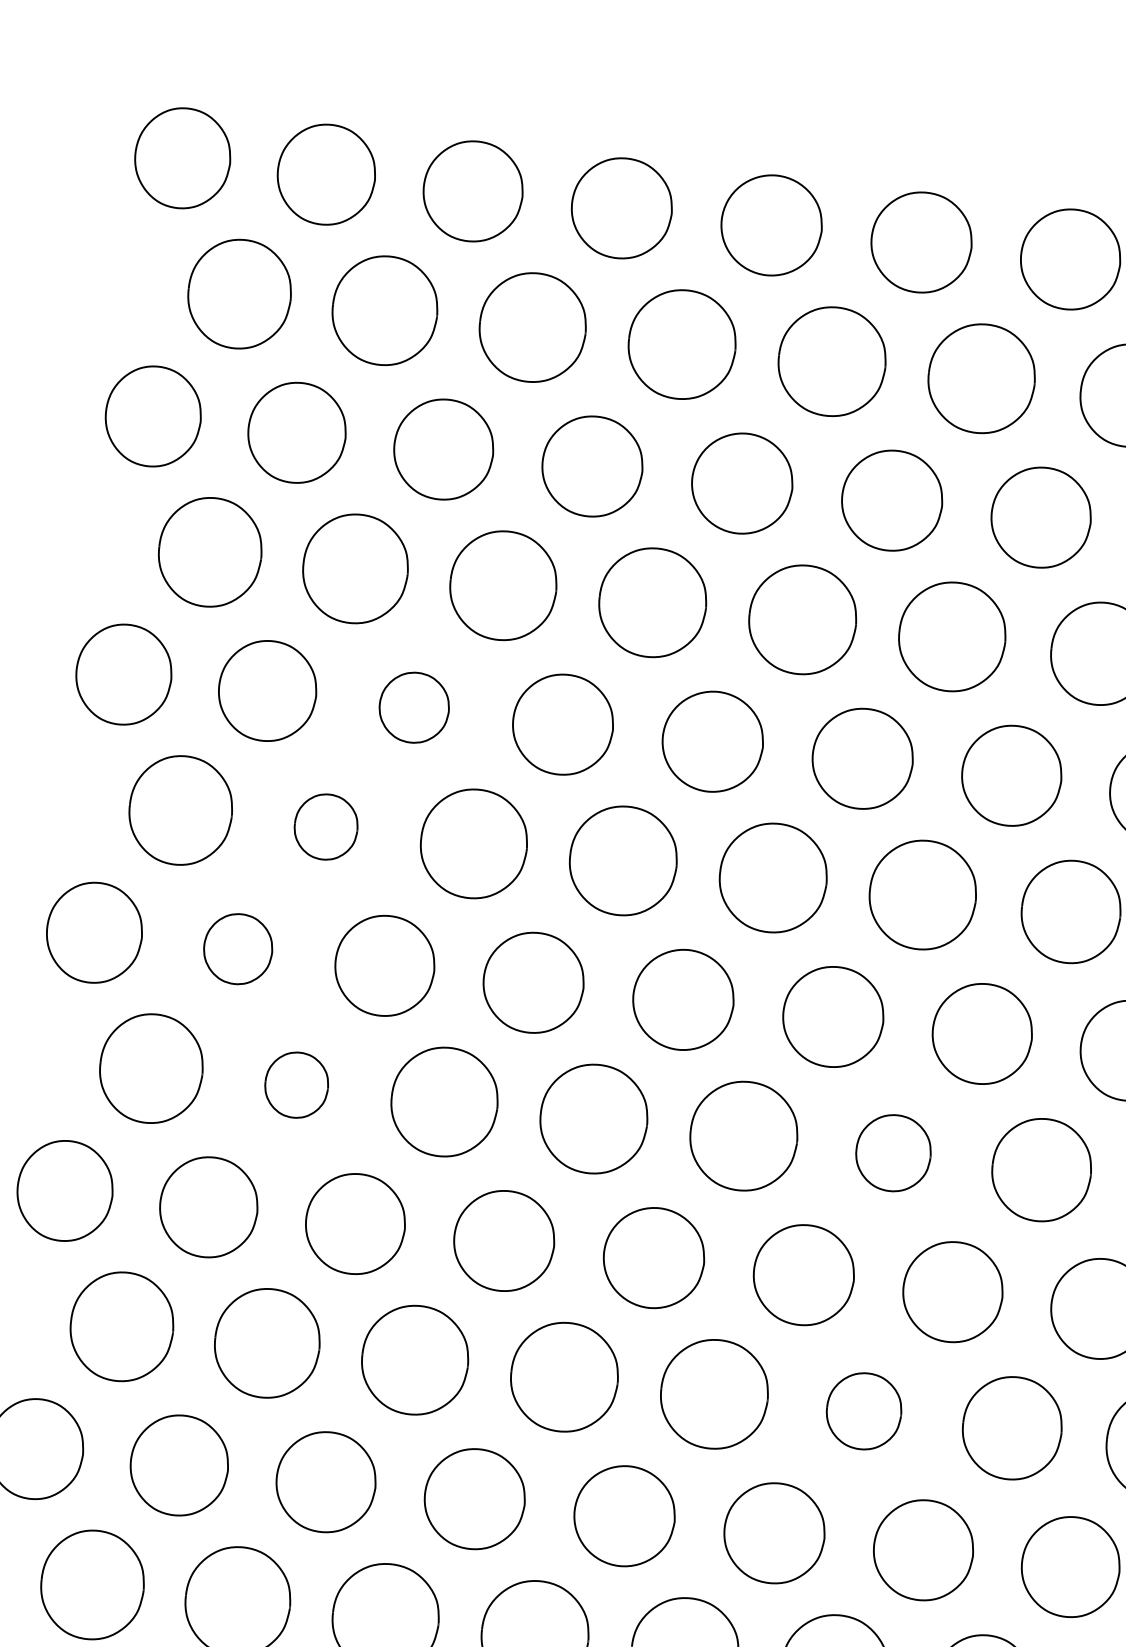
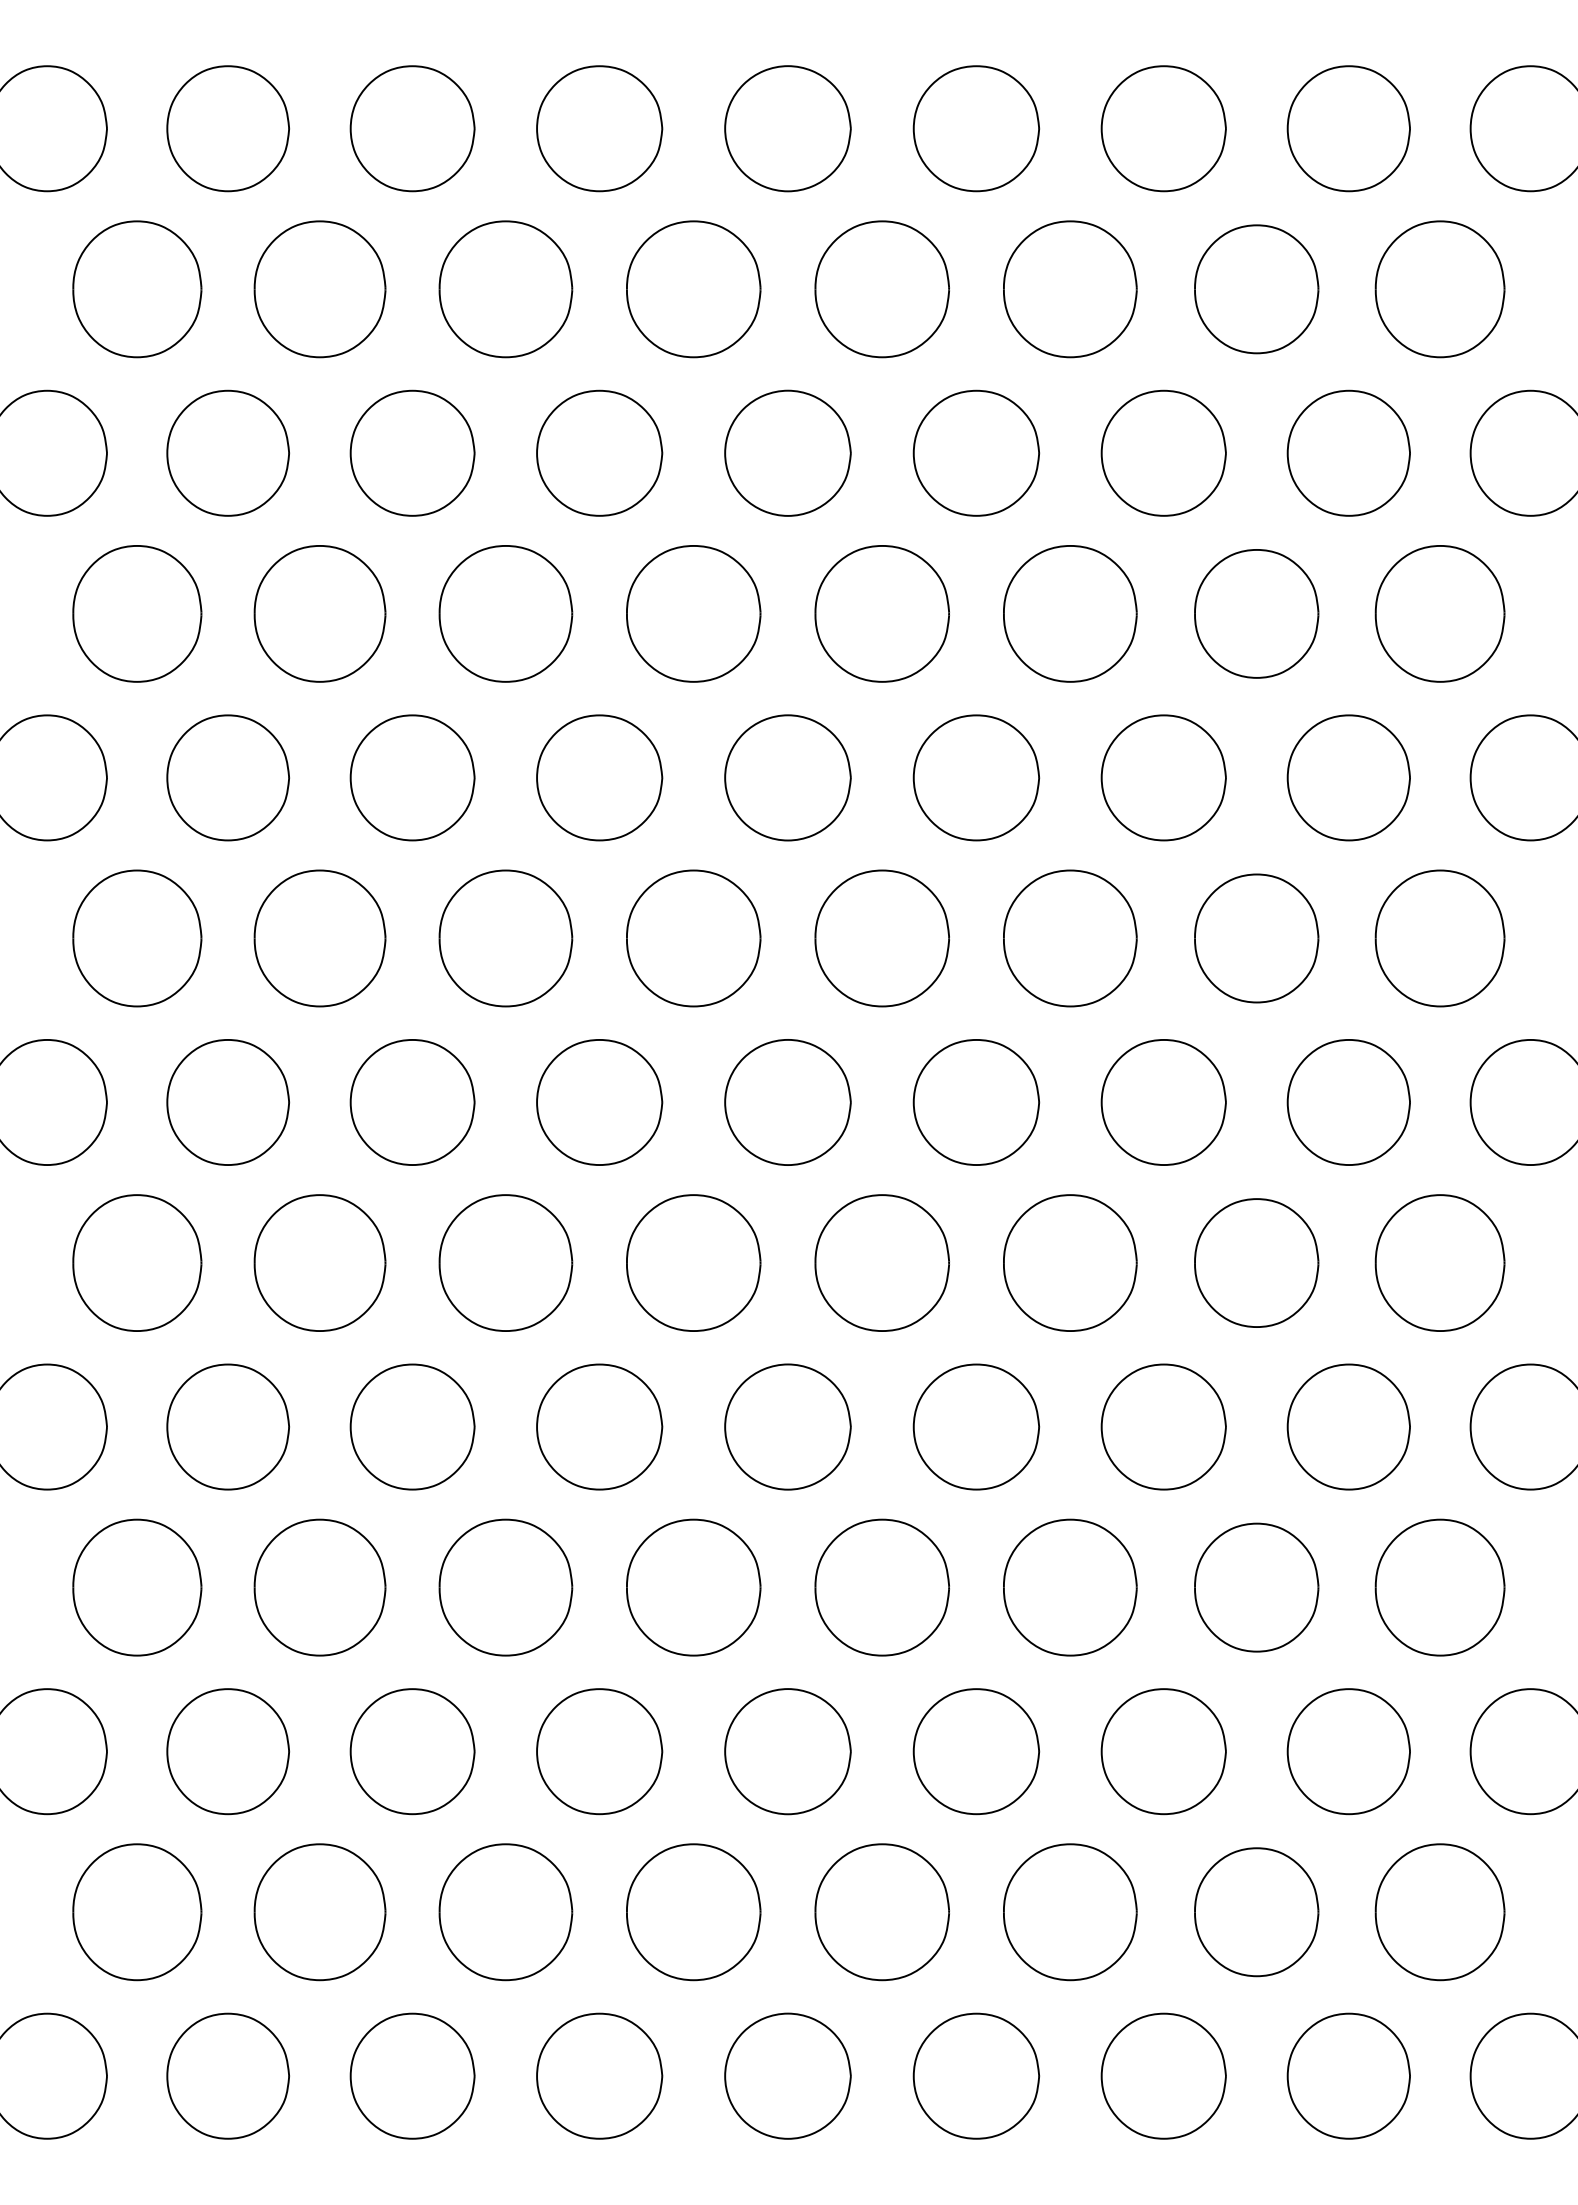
part: (414, 707) -> (412, 777), size x1.43
part: (325, 827) -> (319, 938), size x1.67
part: (237, 949) -> (227, 1102), size x1.43
part: (296, 1084) -> (319, 1262), size x1.67
part: (893, 1152) -> (1070, 1262), size x1.43
part: (864, 1411) -> (1070, 1587), size x1.43

